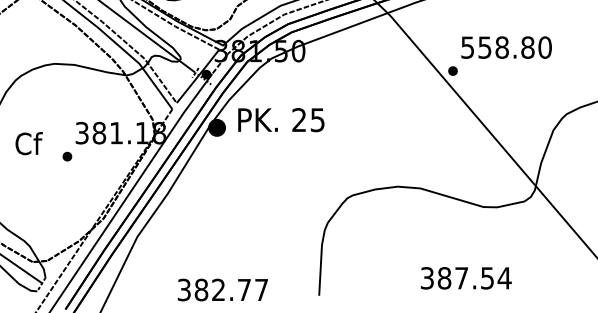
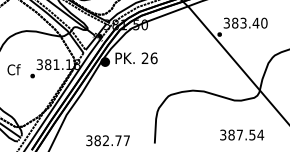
text: (497, 46) -> (241, 22), 558.80 -> 383.40
text: (316, 120) -> (153, 58), 25 -> 26
text: (467, 277) -> (242, 134), moved

